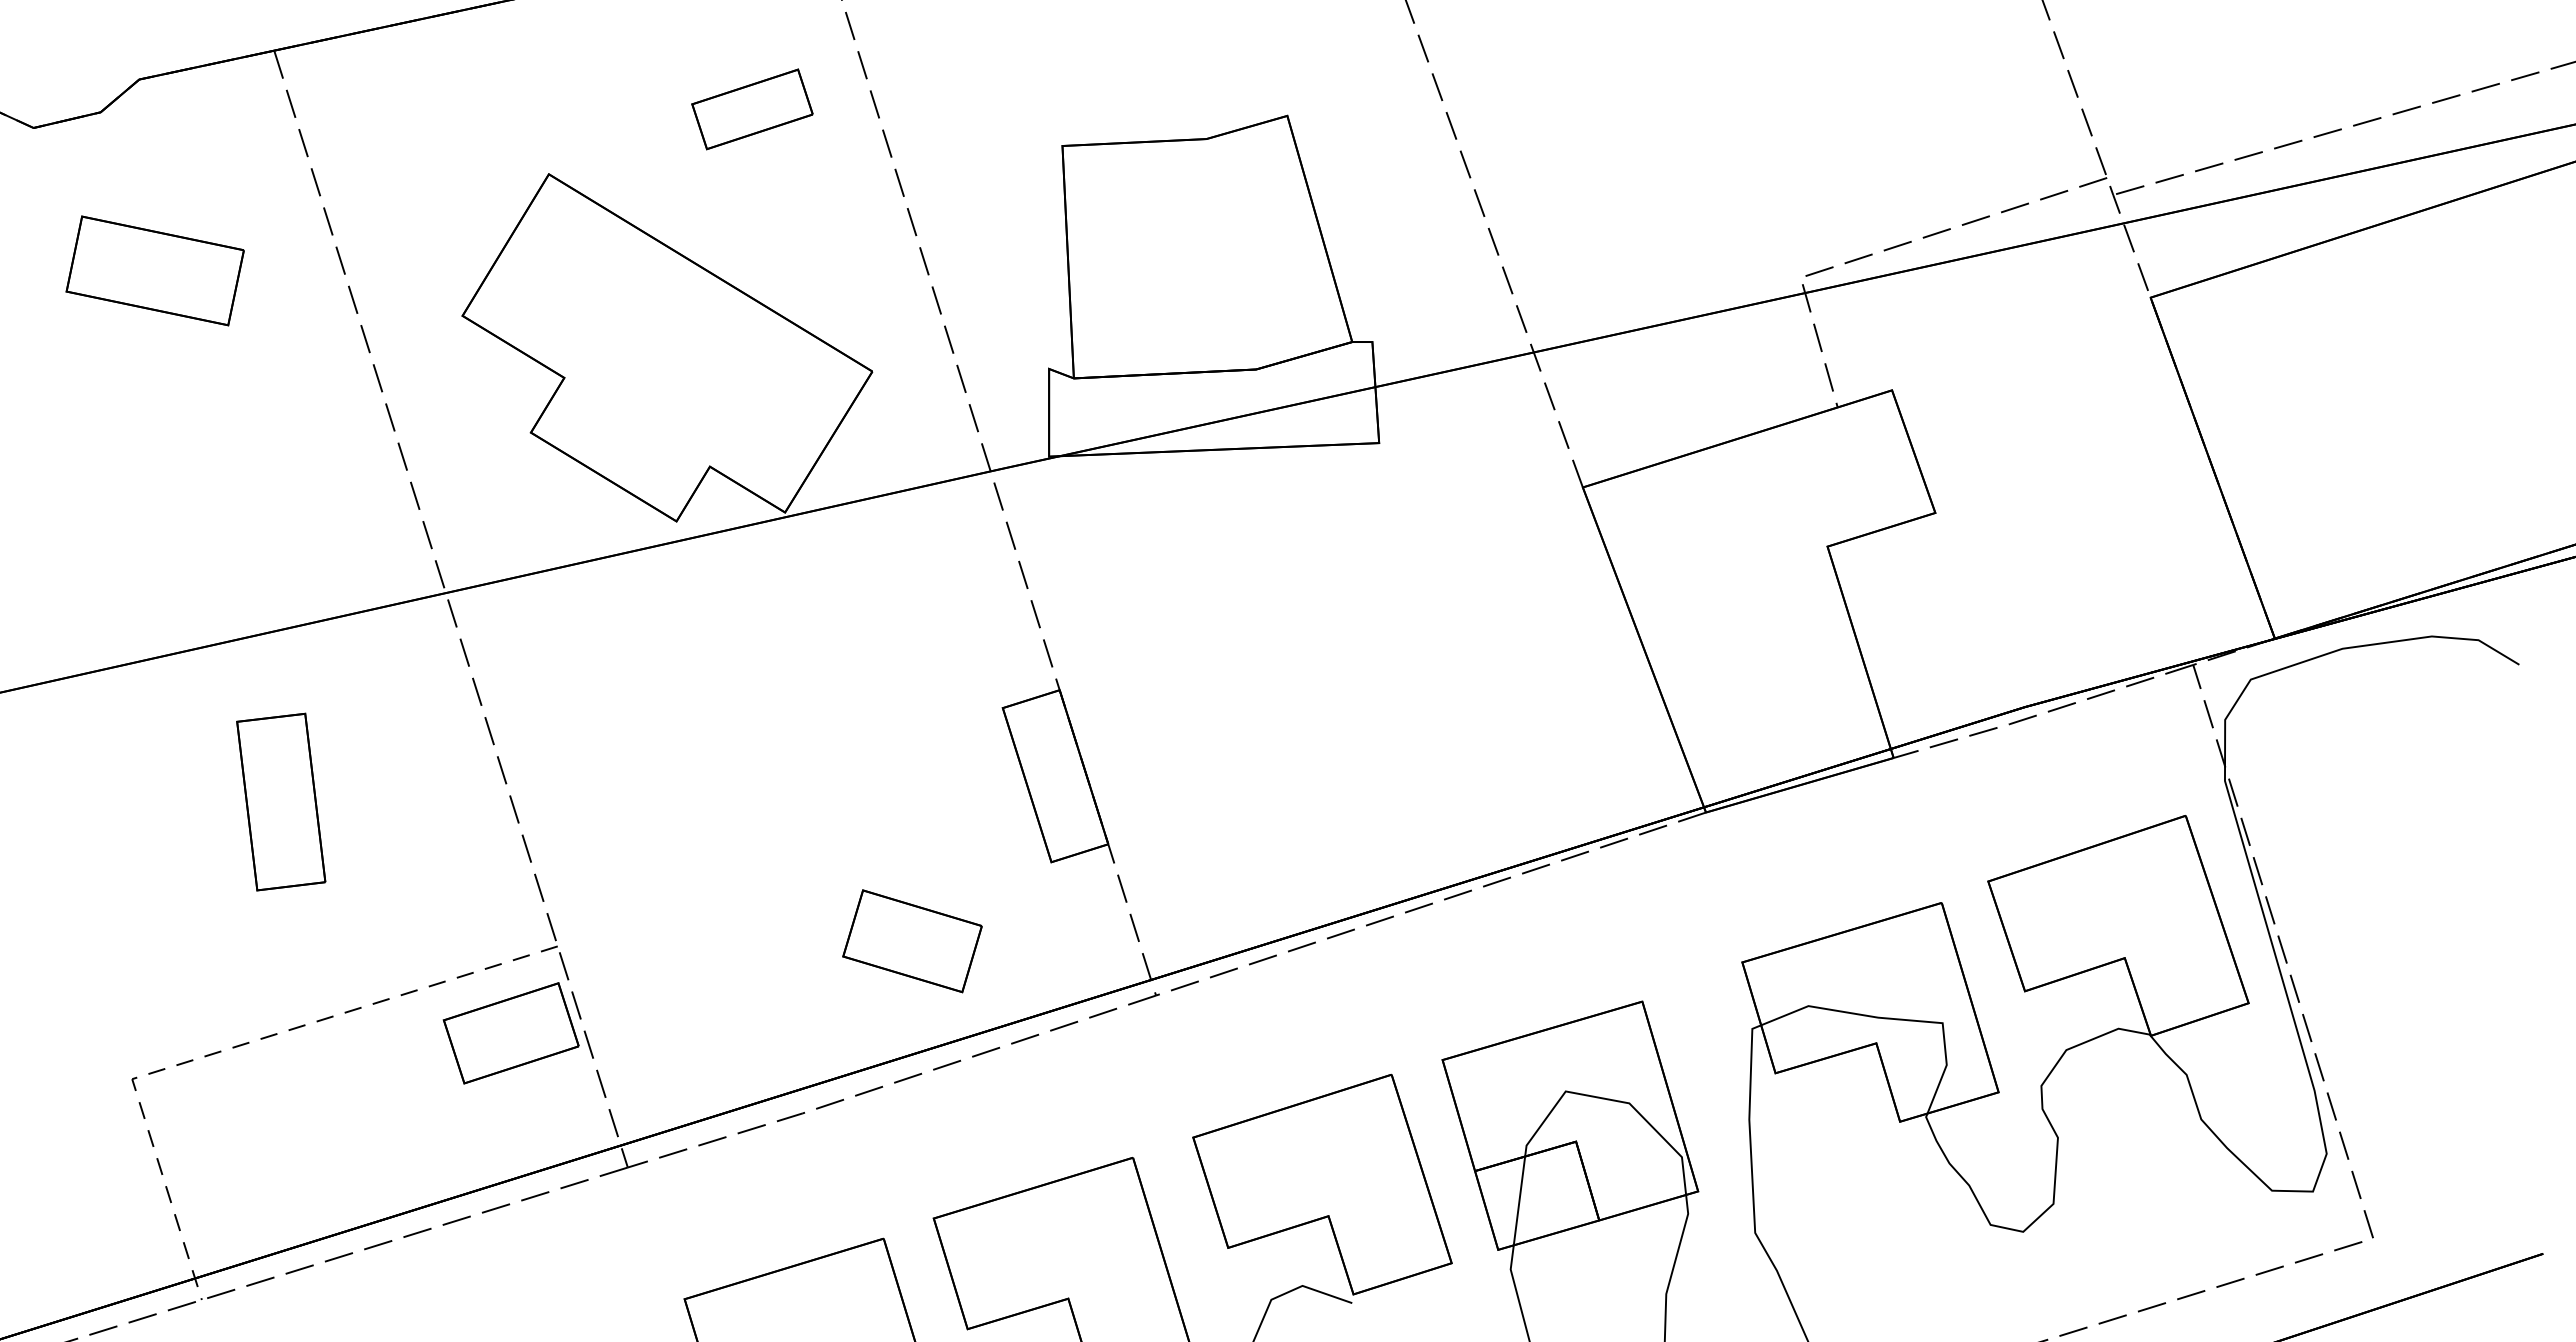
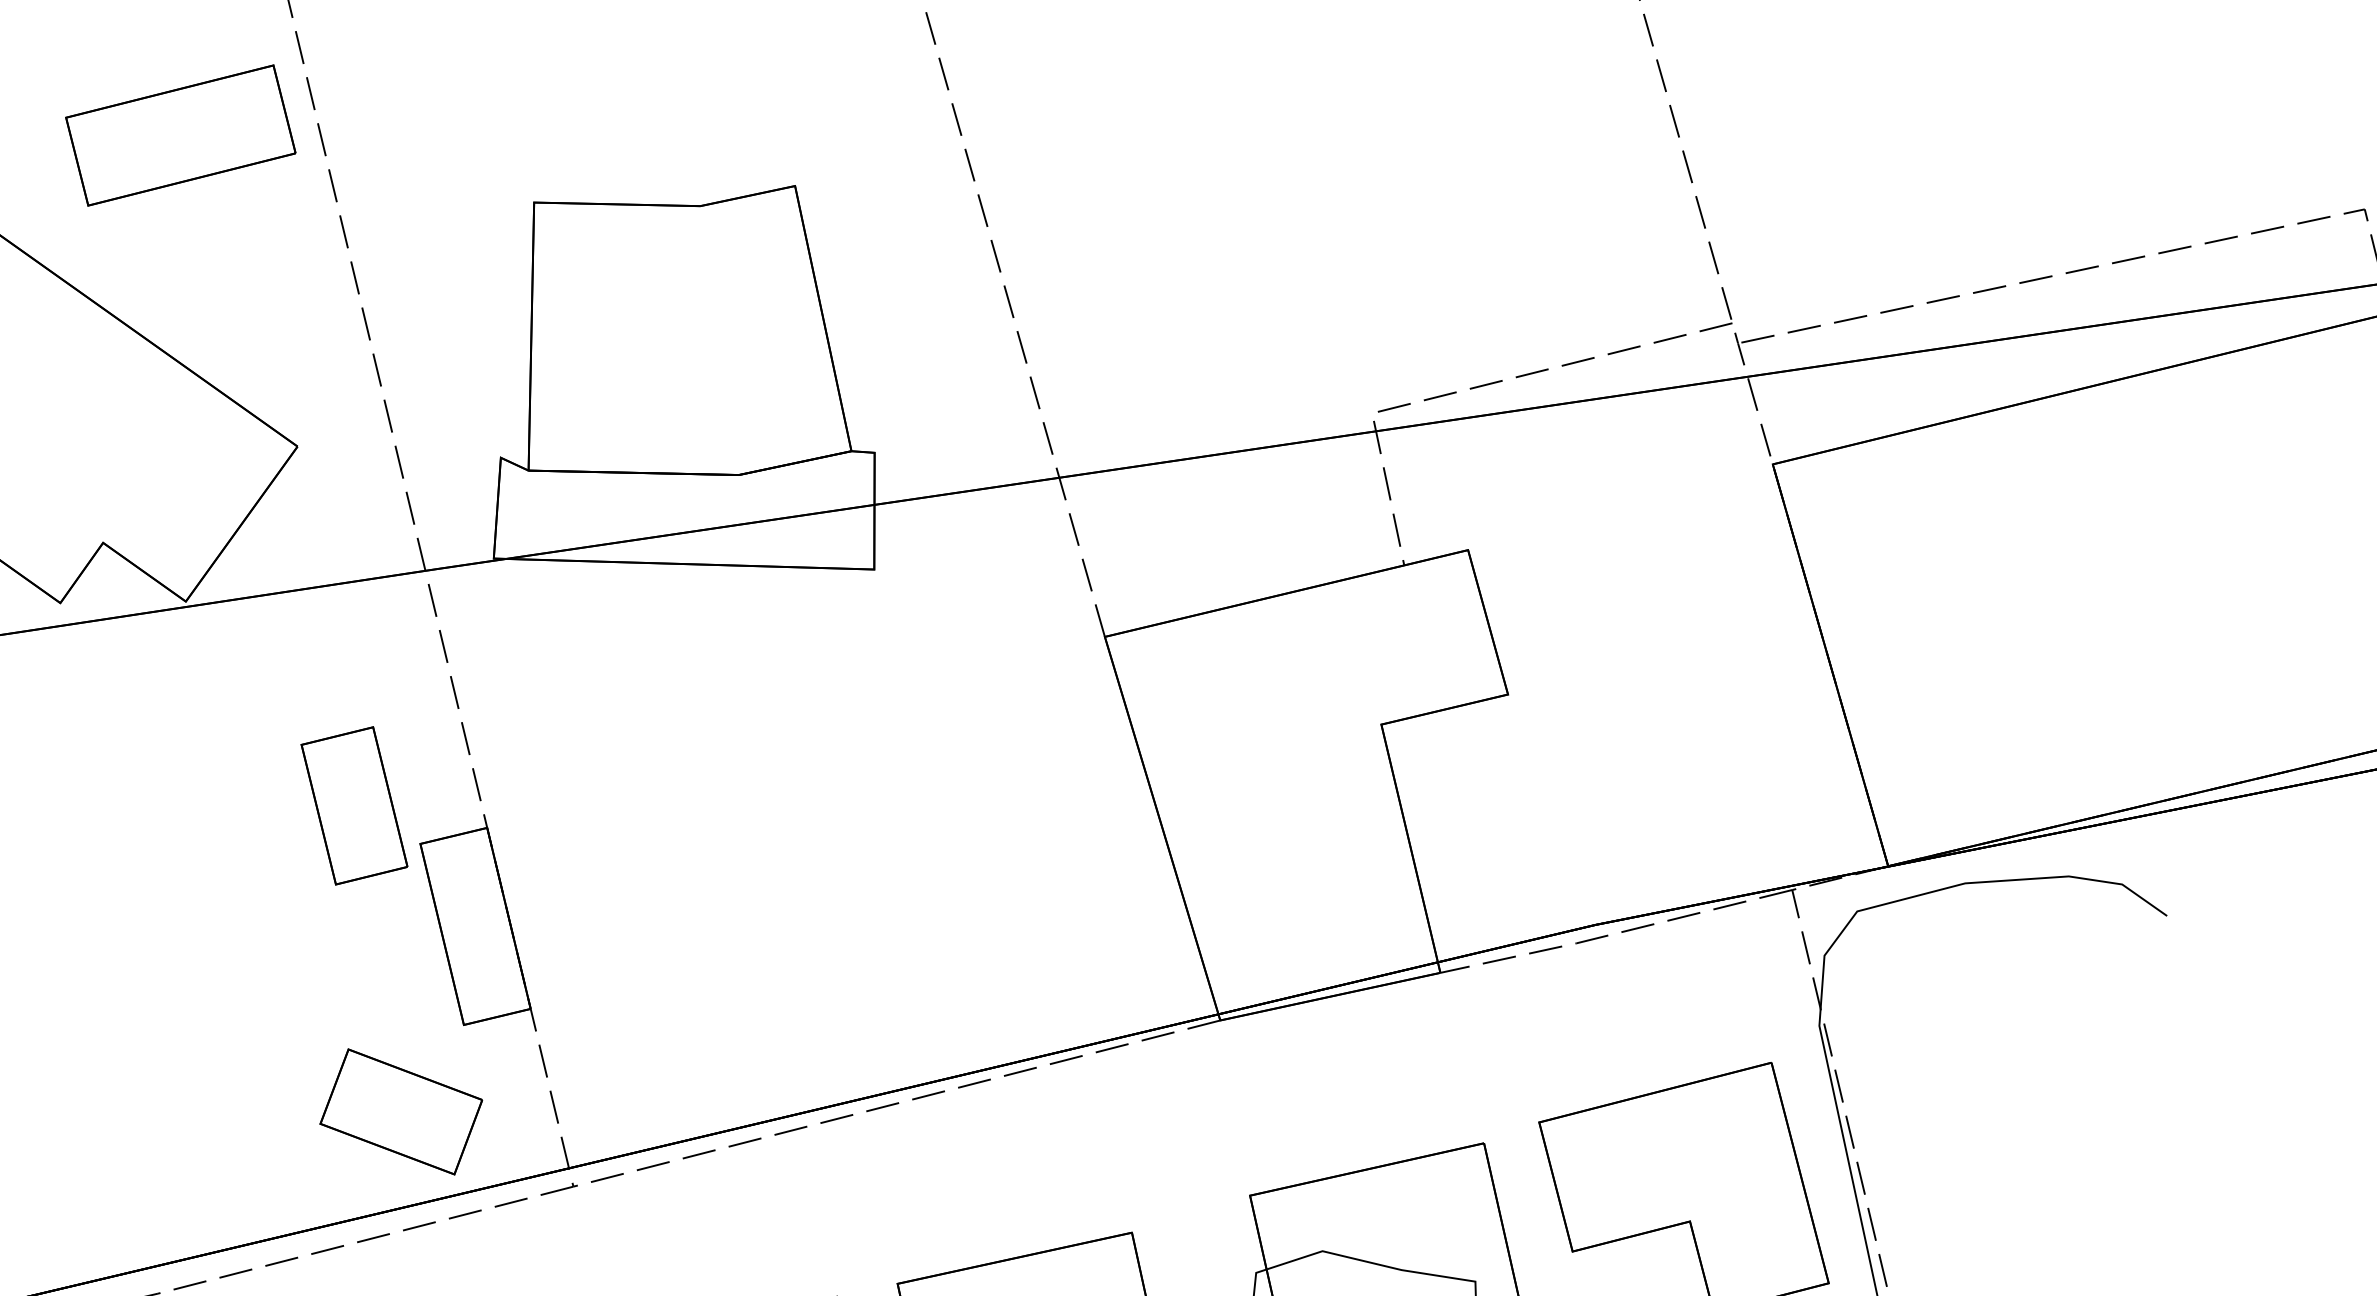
part: (752, 109) -> (180, 135), size x1.67
part: (942, 678) -> (353, 805), added
part: (912, 941) -> (401, 1112), moved

